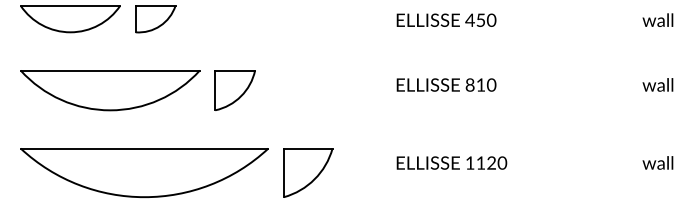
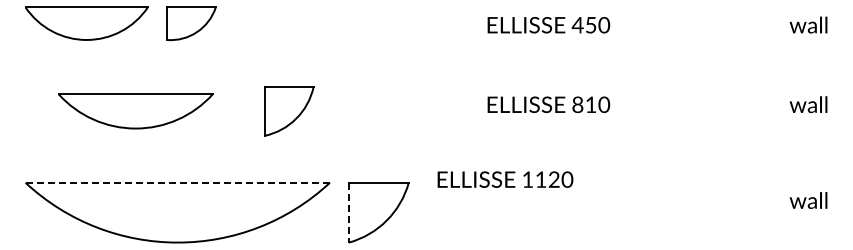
part: (110, 90) -> (135, 111), size x0.7
line: (145, 148) -> (178, 182), solid -> dashed
text: (451, 162) -> (505, 179), moved
line: (283, 172) -> (348, 212), solid -> dashed

